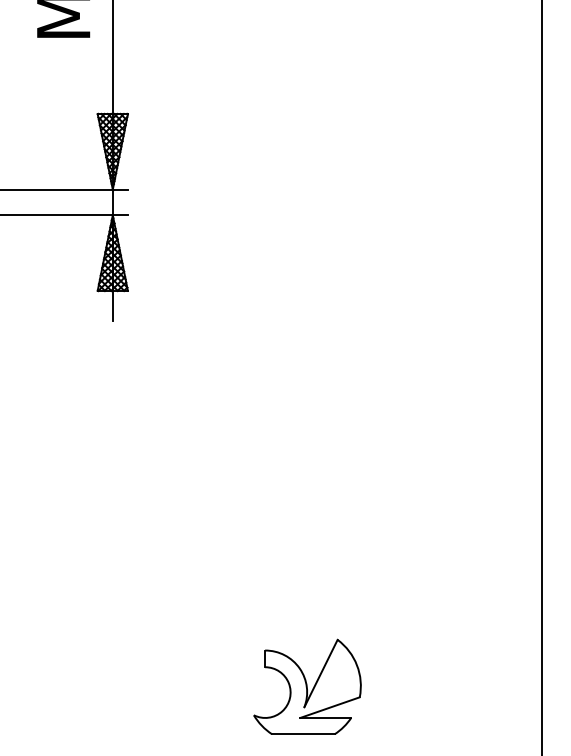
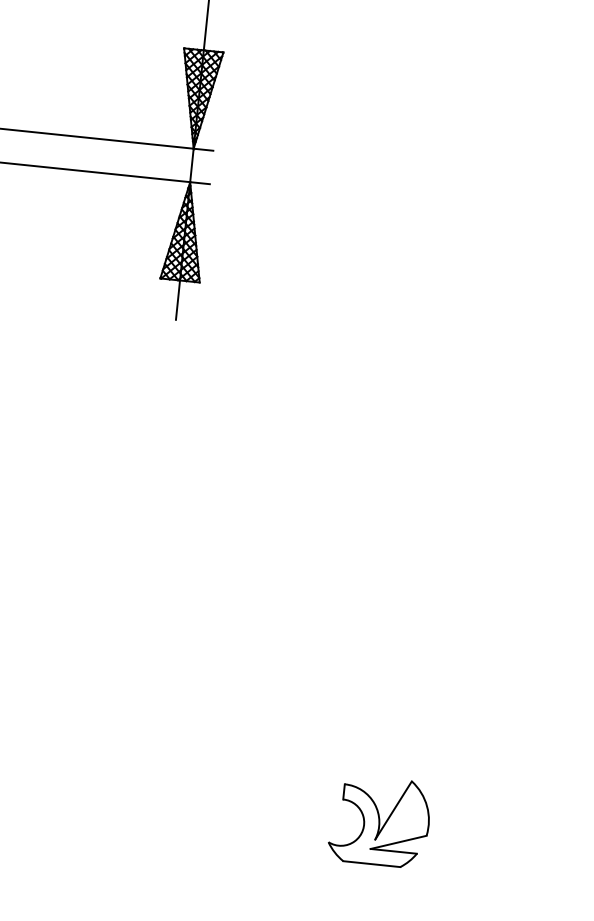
part: (307, 686) -> (380, 821), size x0.7

